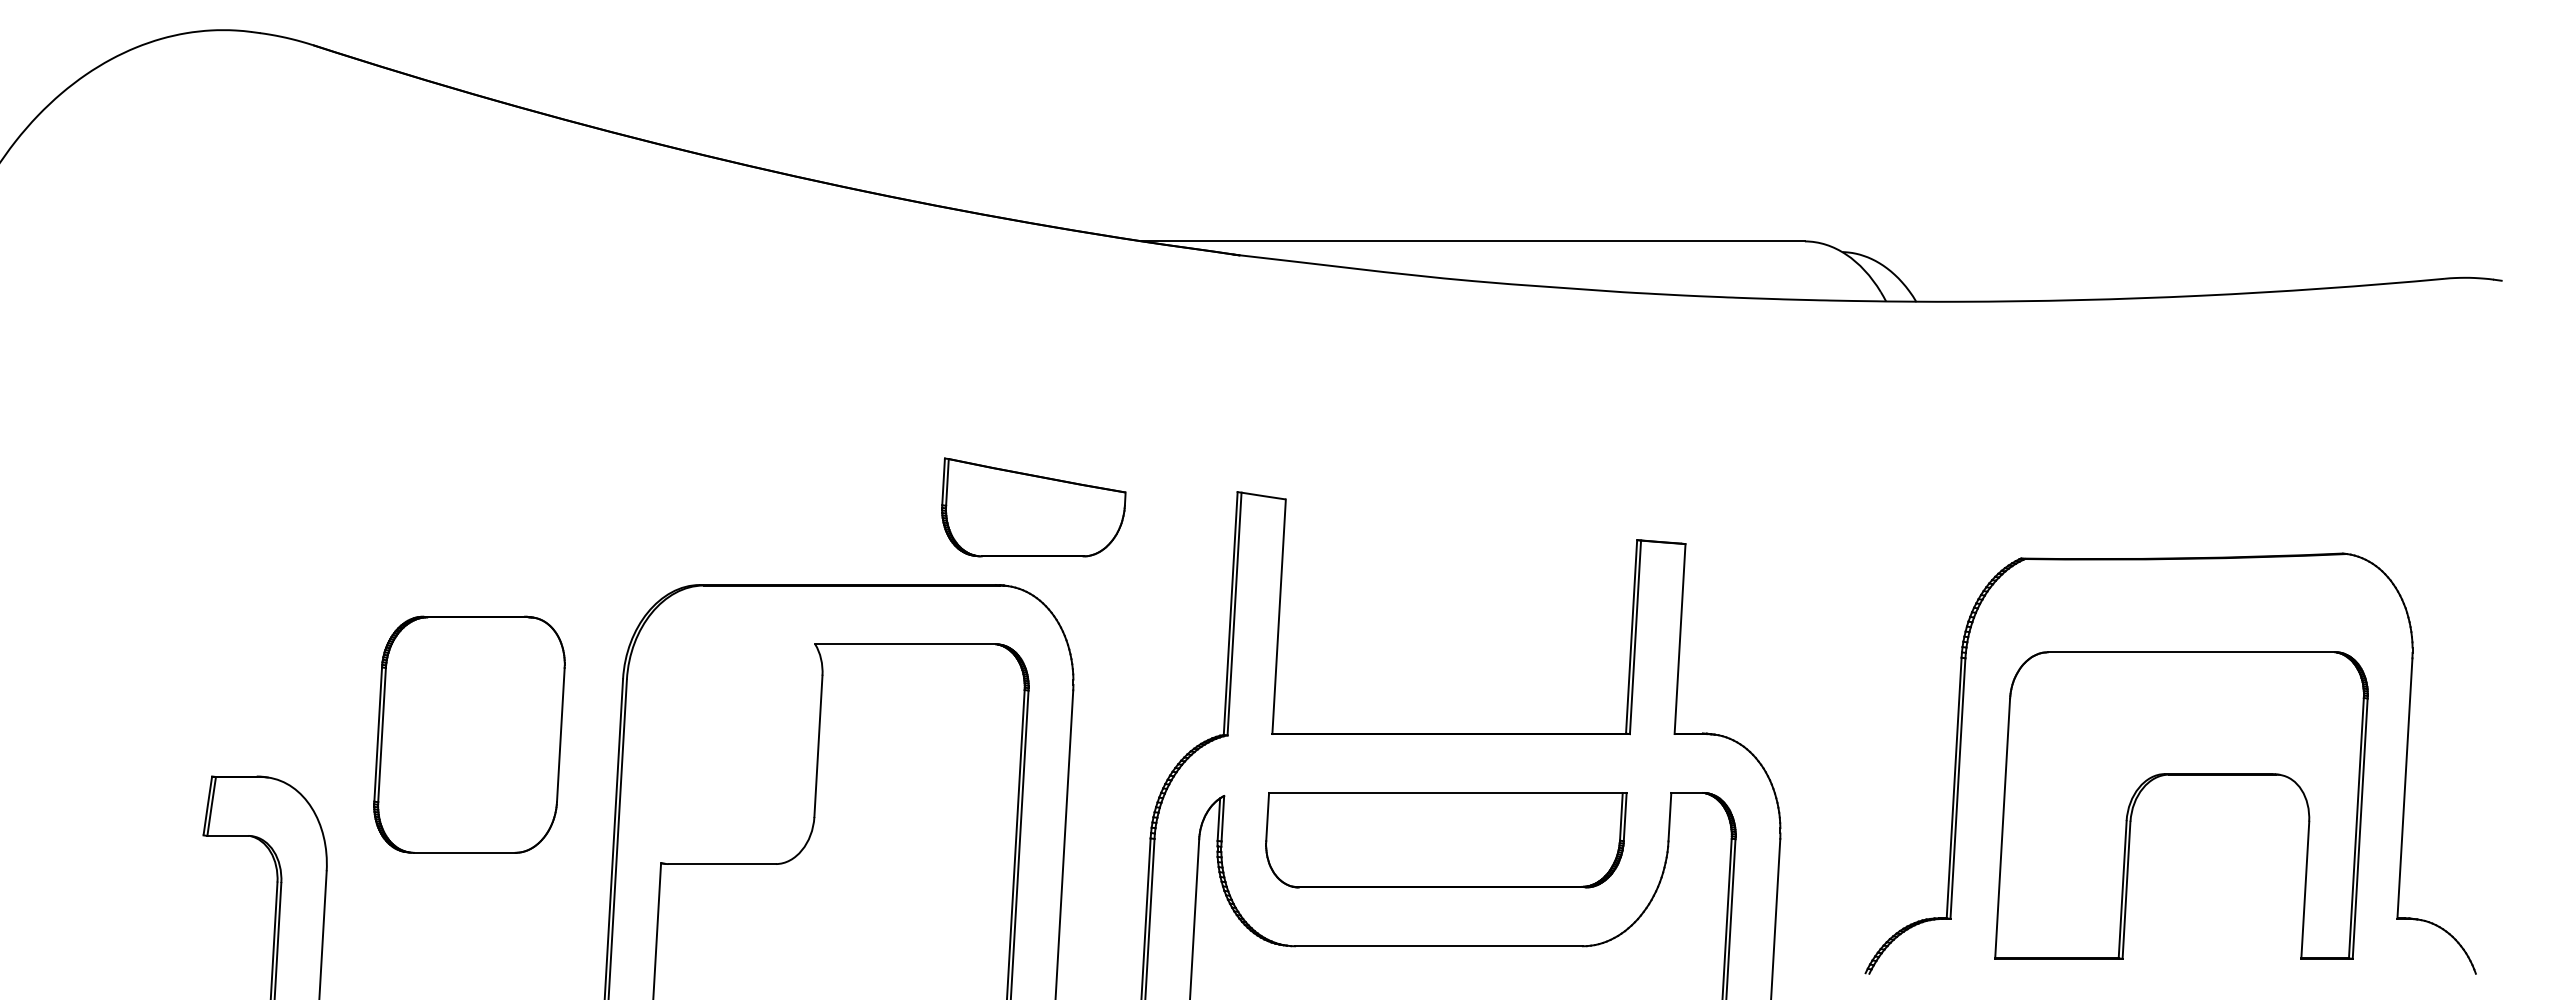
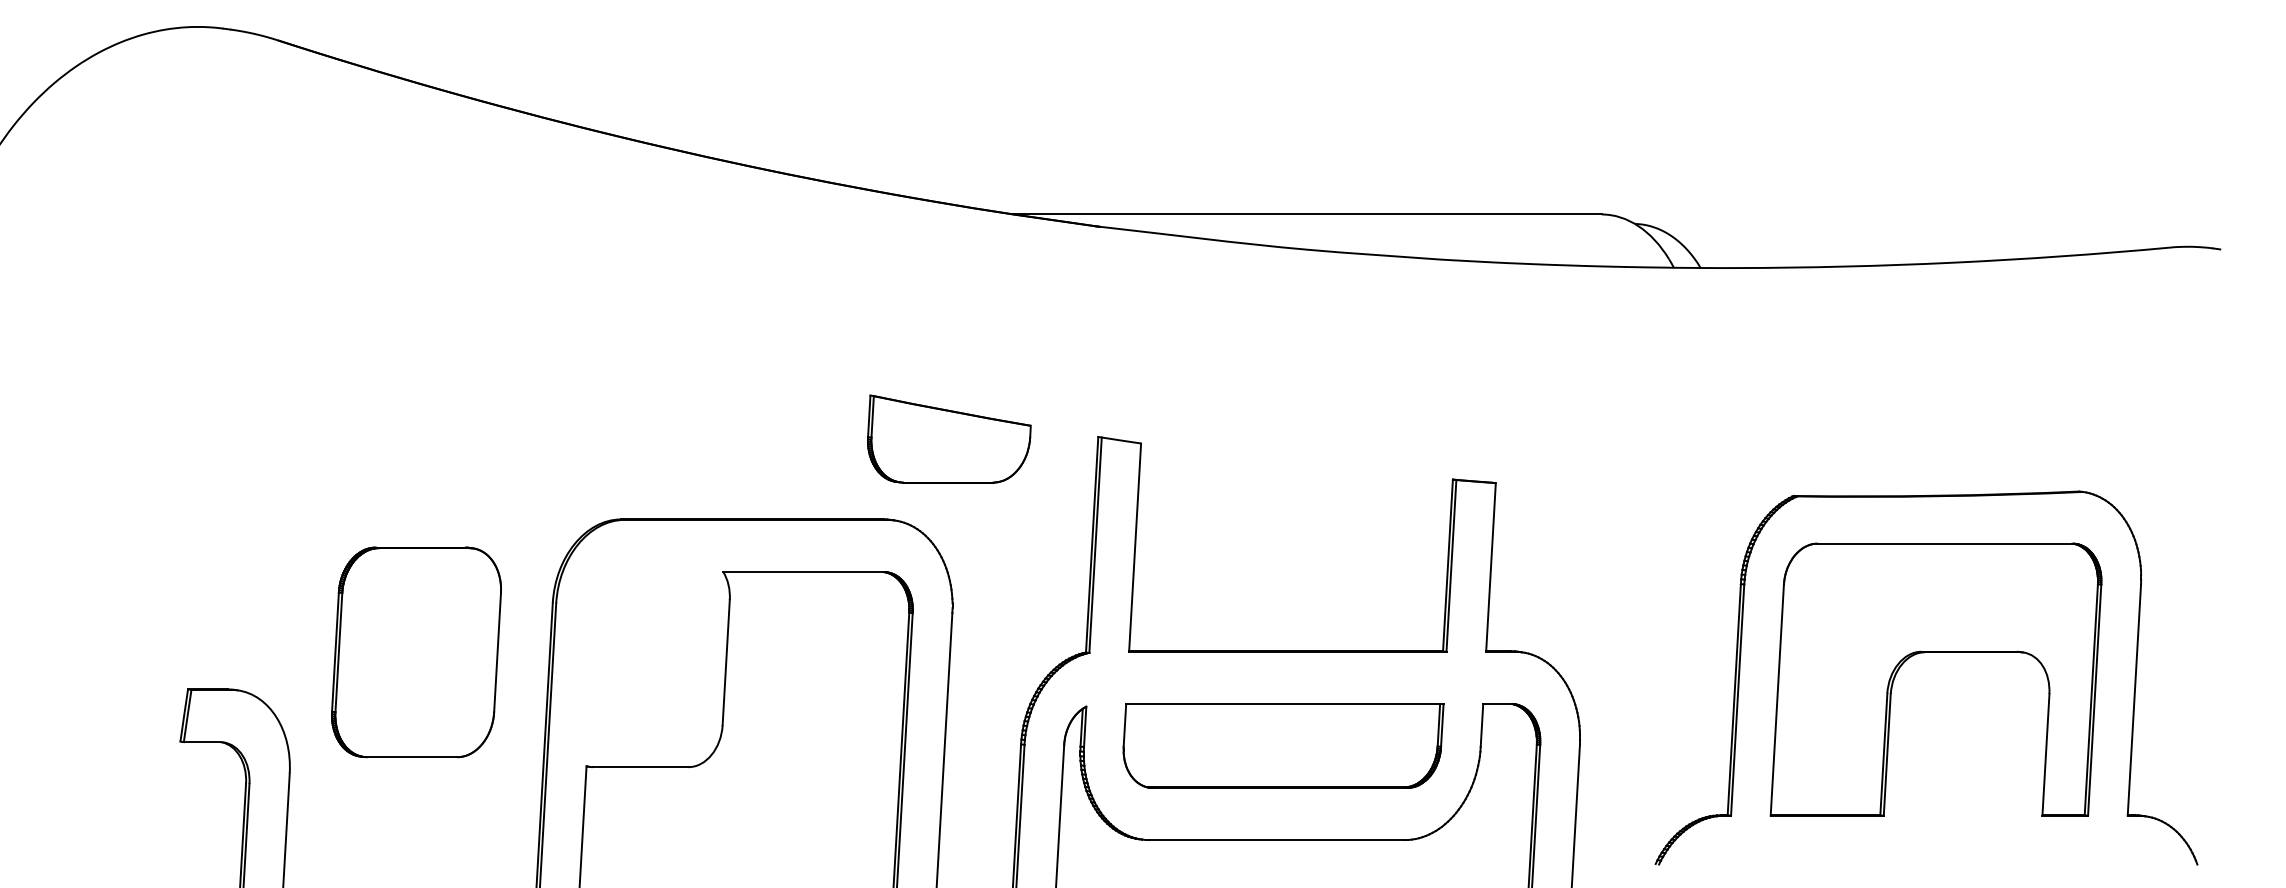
part: (1033, 507) -> (949, 439), moved
part: (2181, 775) -> (1936, 653), moved

